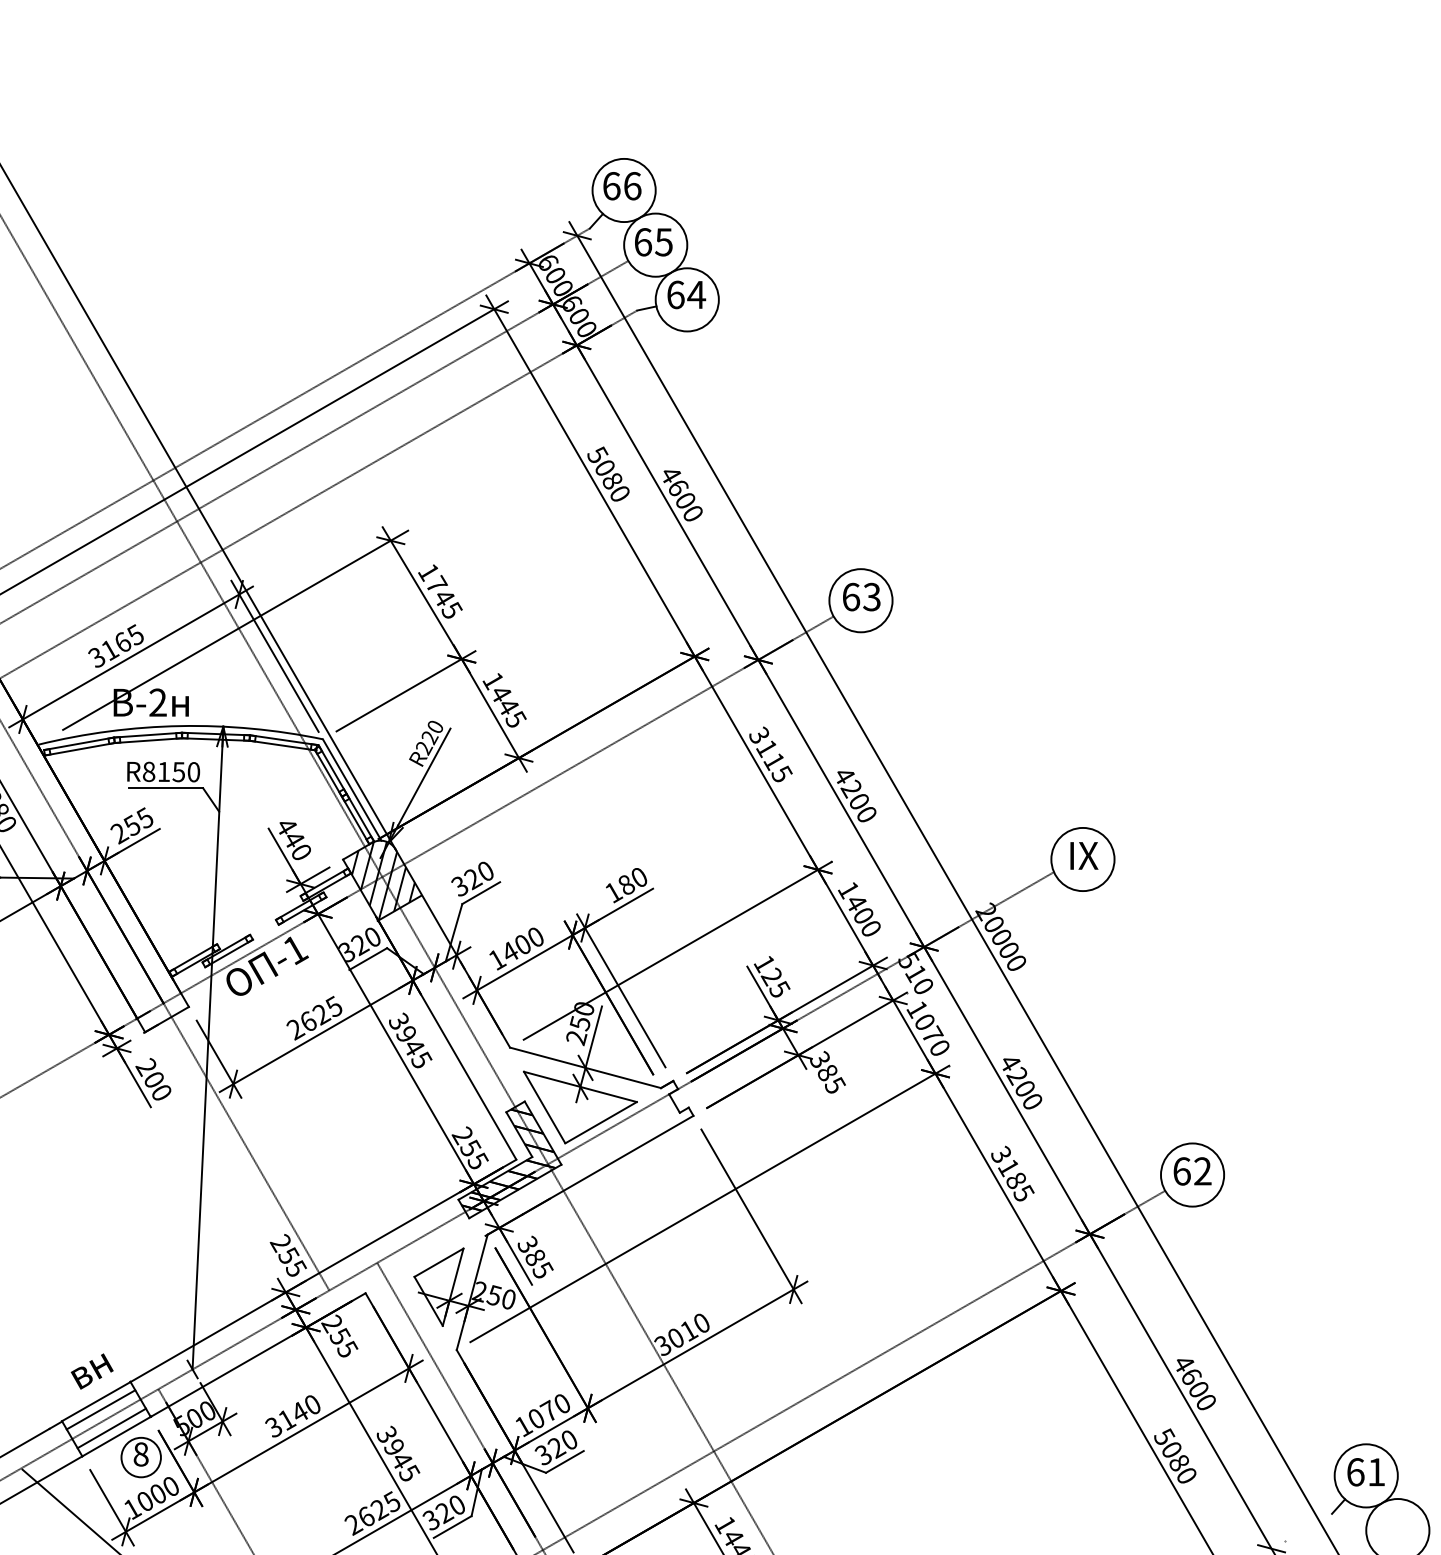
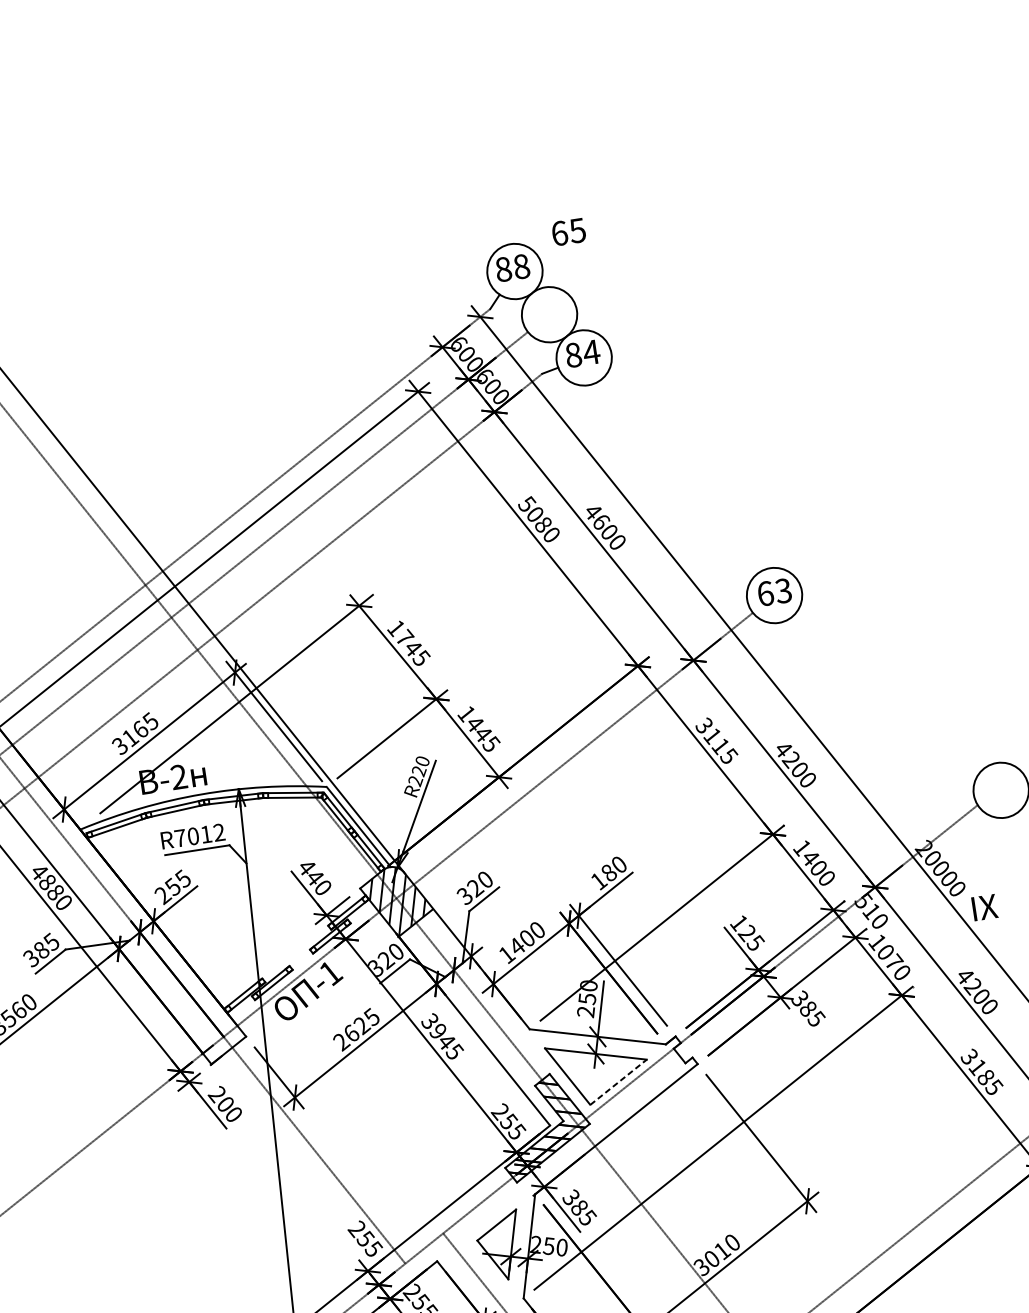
text: (622, 186) -> (513, 268), 66 -> 88
text: (653, 242) -> (568, 232), moved
text: (675, 294) -> (573, 354), 64 -> 84
text: (171, 771) -> (199, 834), R8150 -> R7012
text: (1084, 855) -> (984, 907), moved
line: (601, 1122) -> (618, 1082), solid -> dashed

